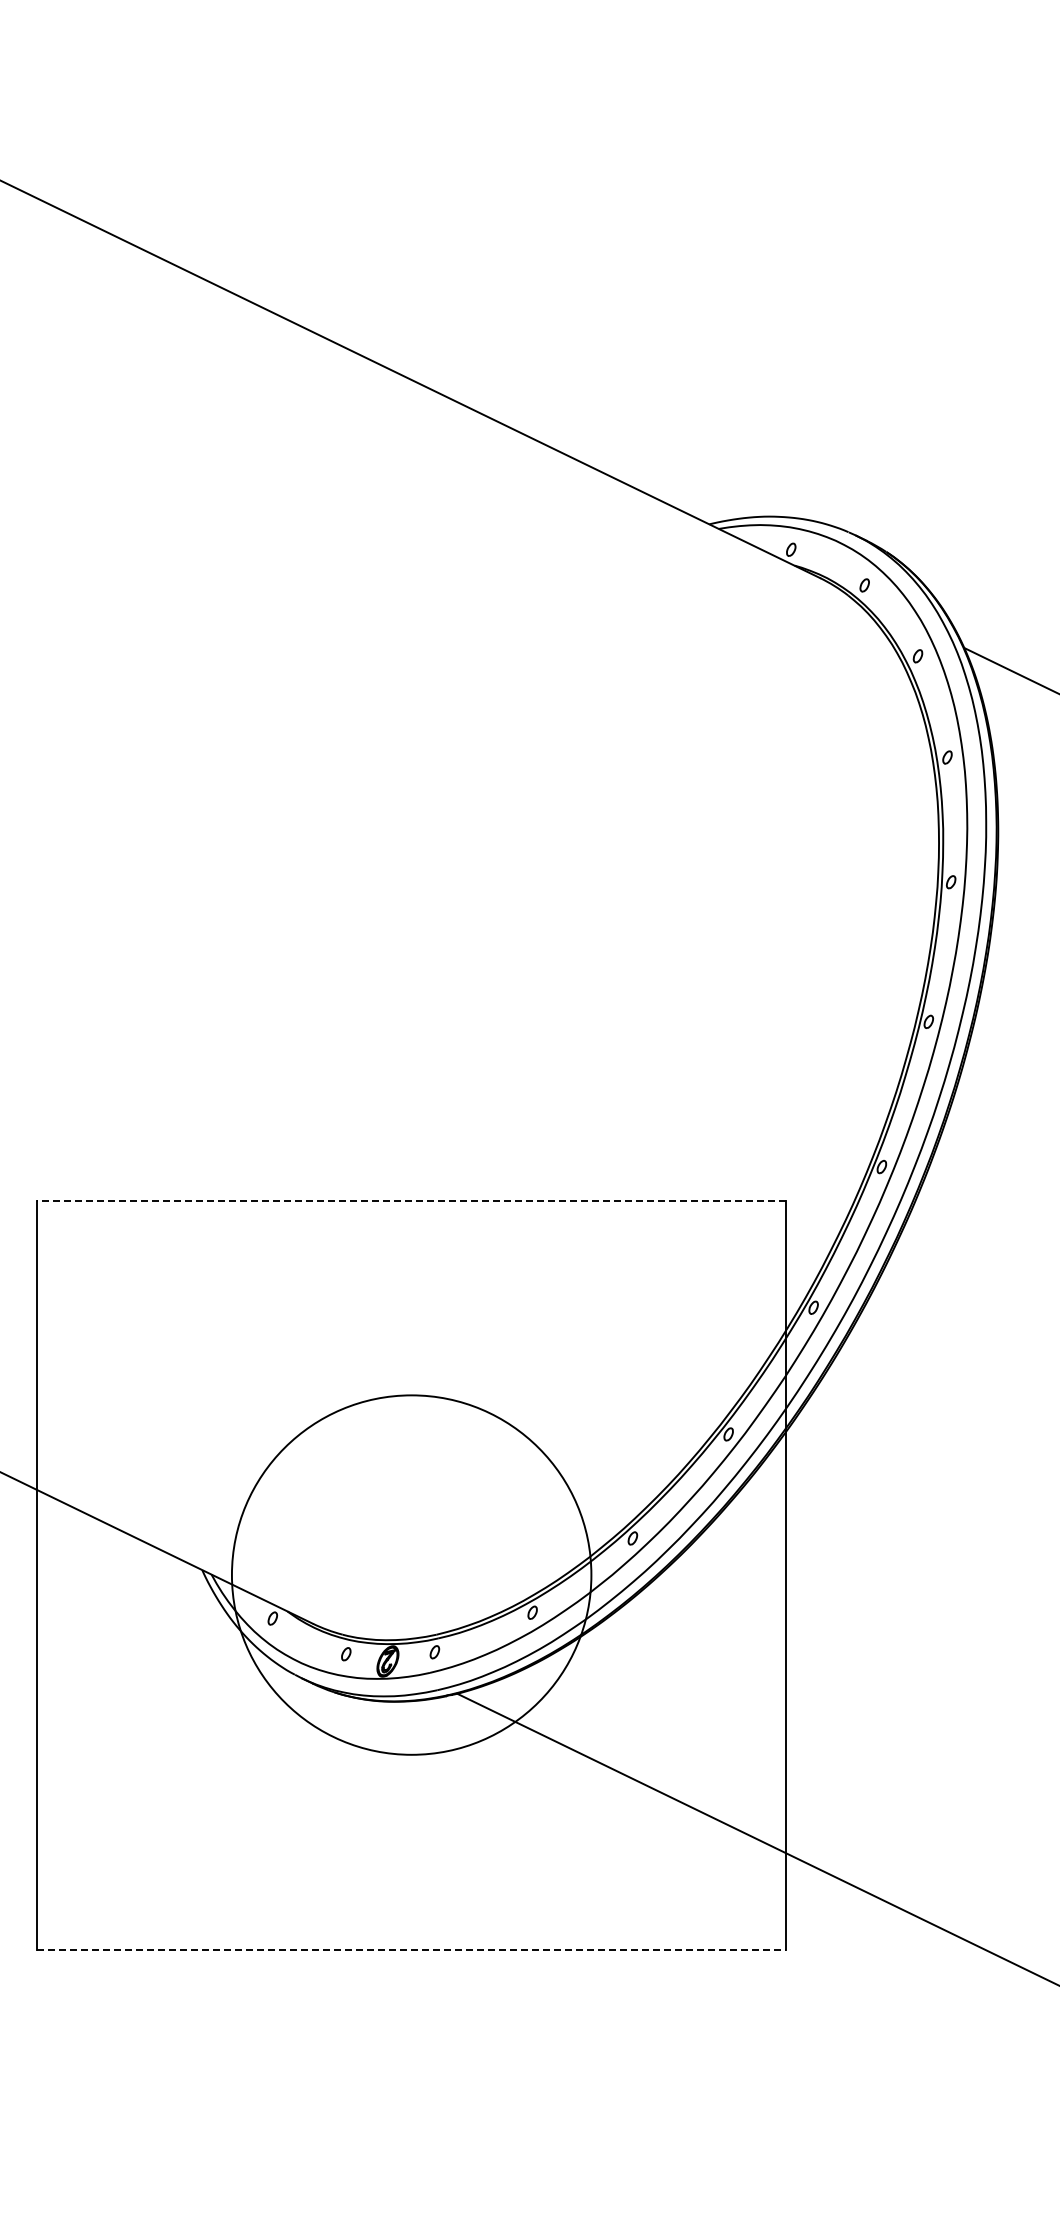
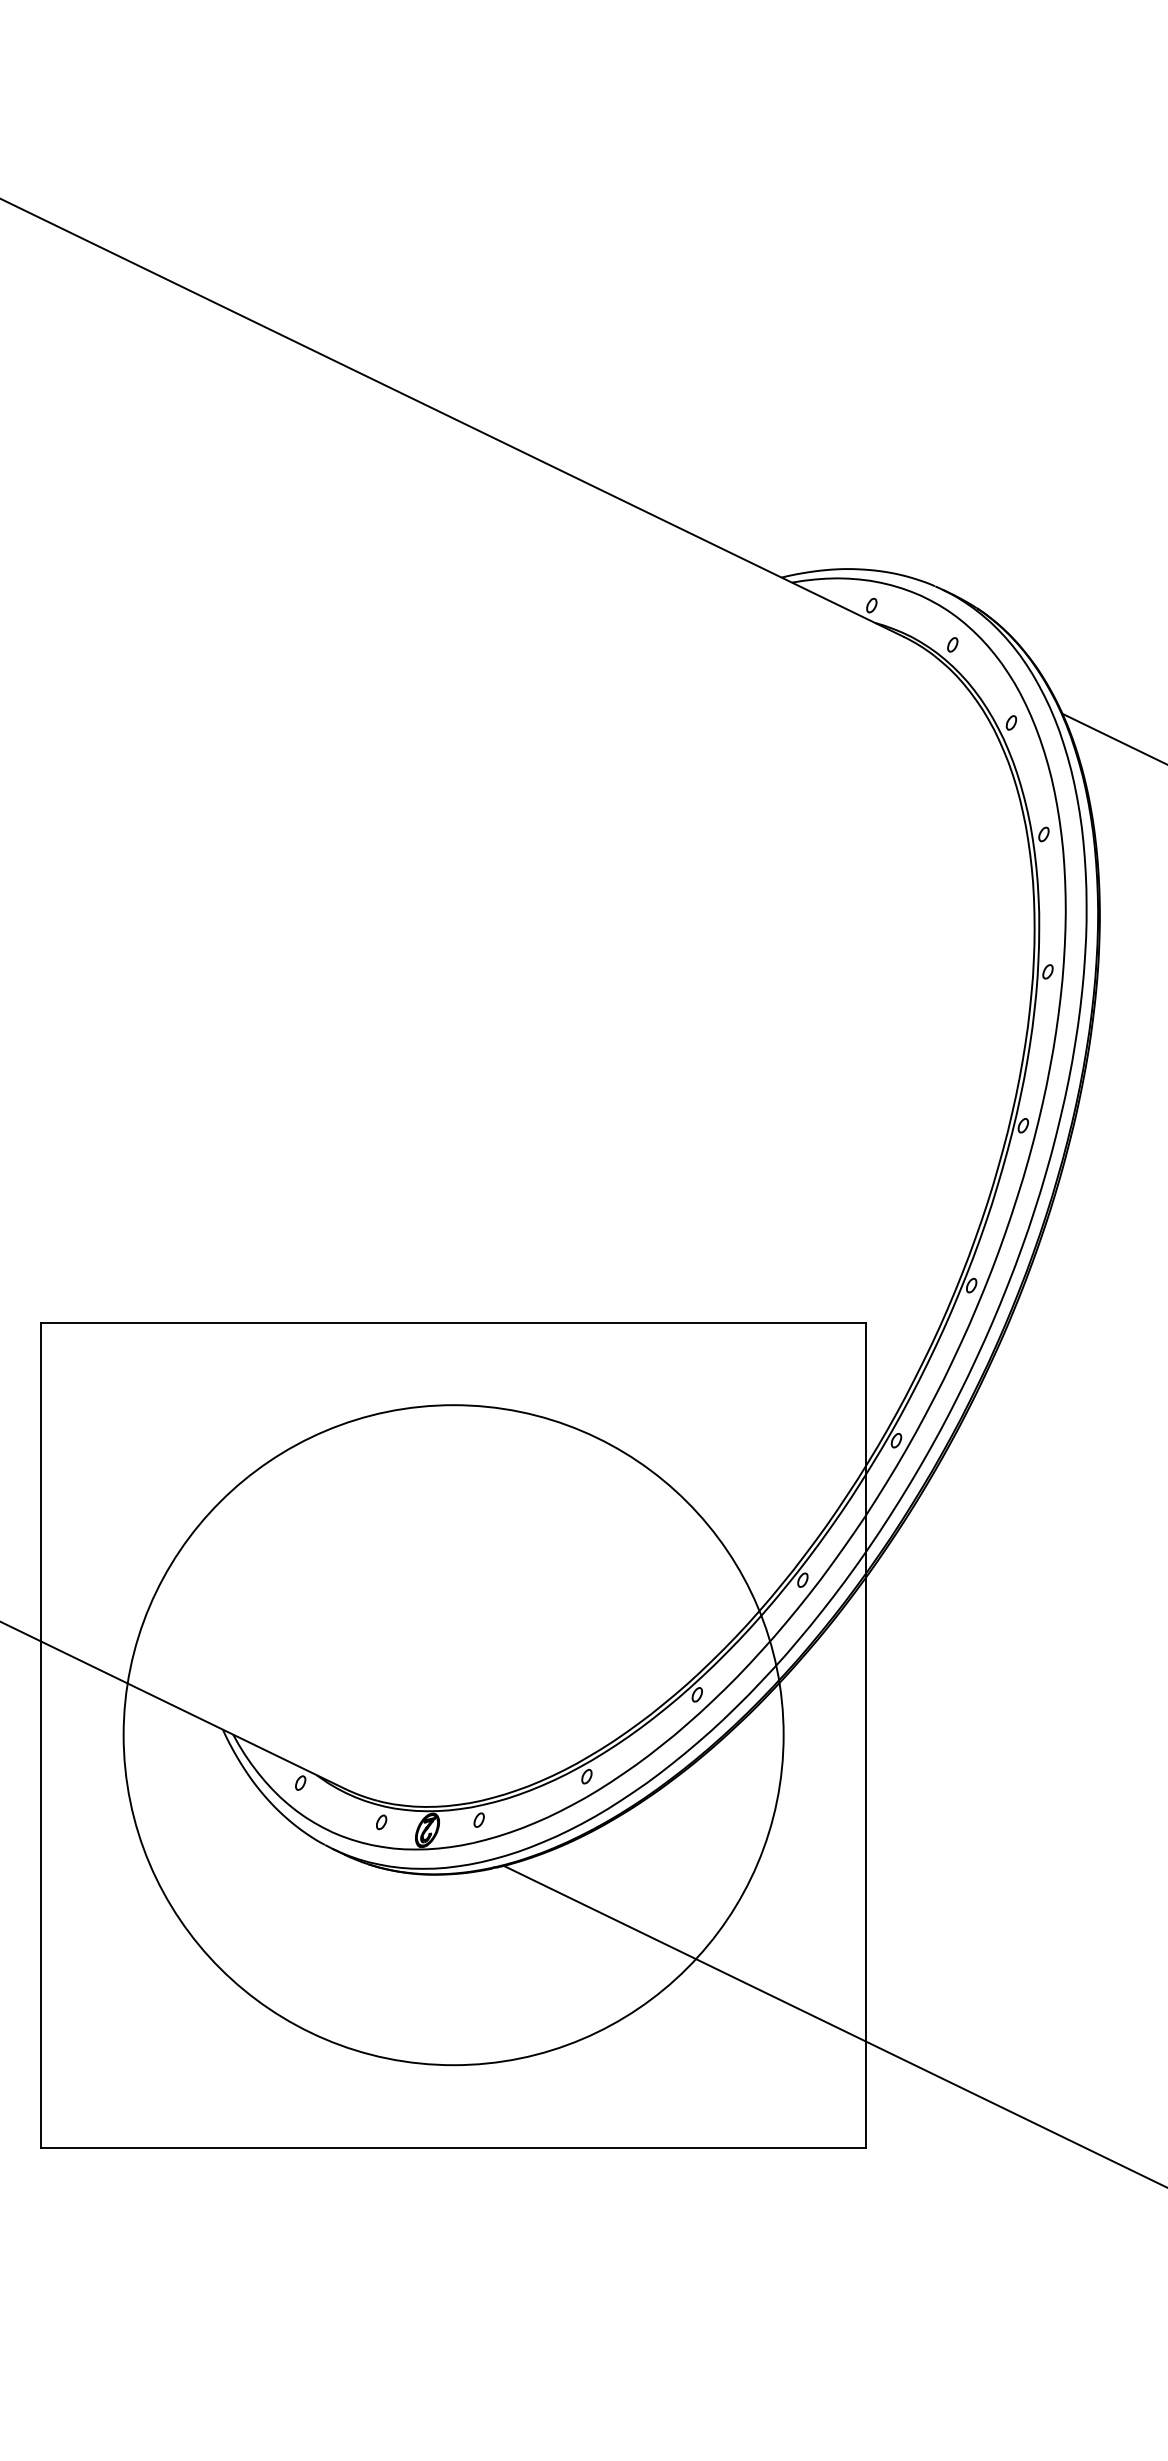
line: (411, 1200) -> (453, 1322), dashed -> solid
circle: (411, 1574) -> (453, 1734), size x1.67
line: (412, 1949) -> (454, 2147), dashed -> solid

